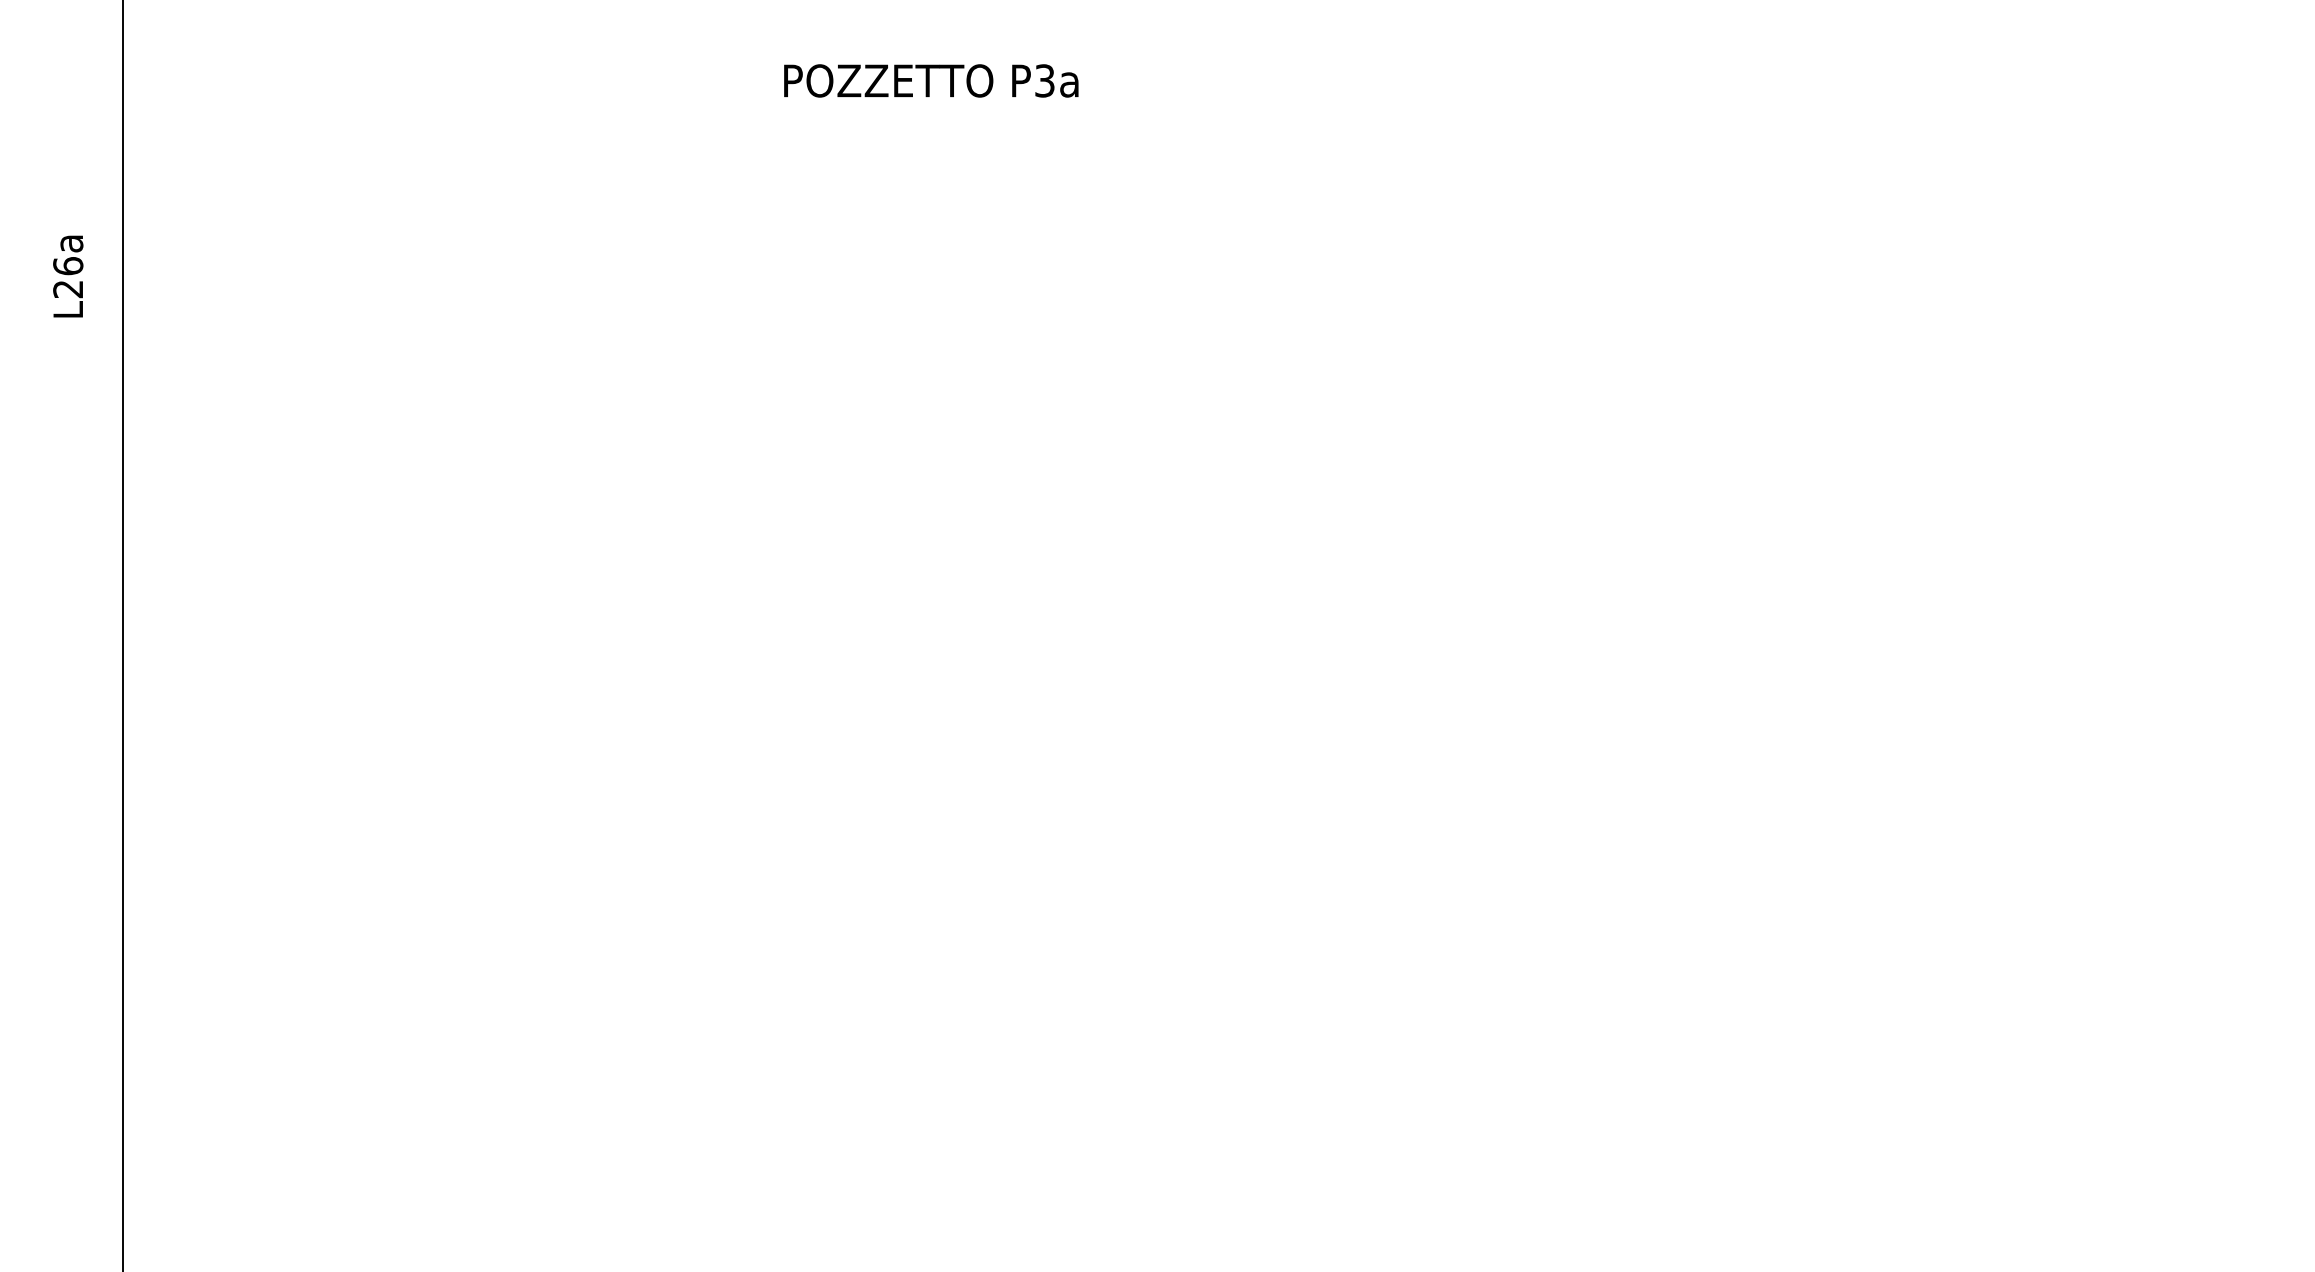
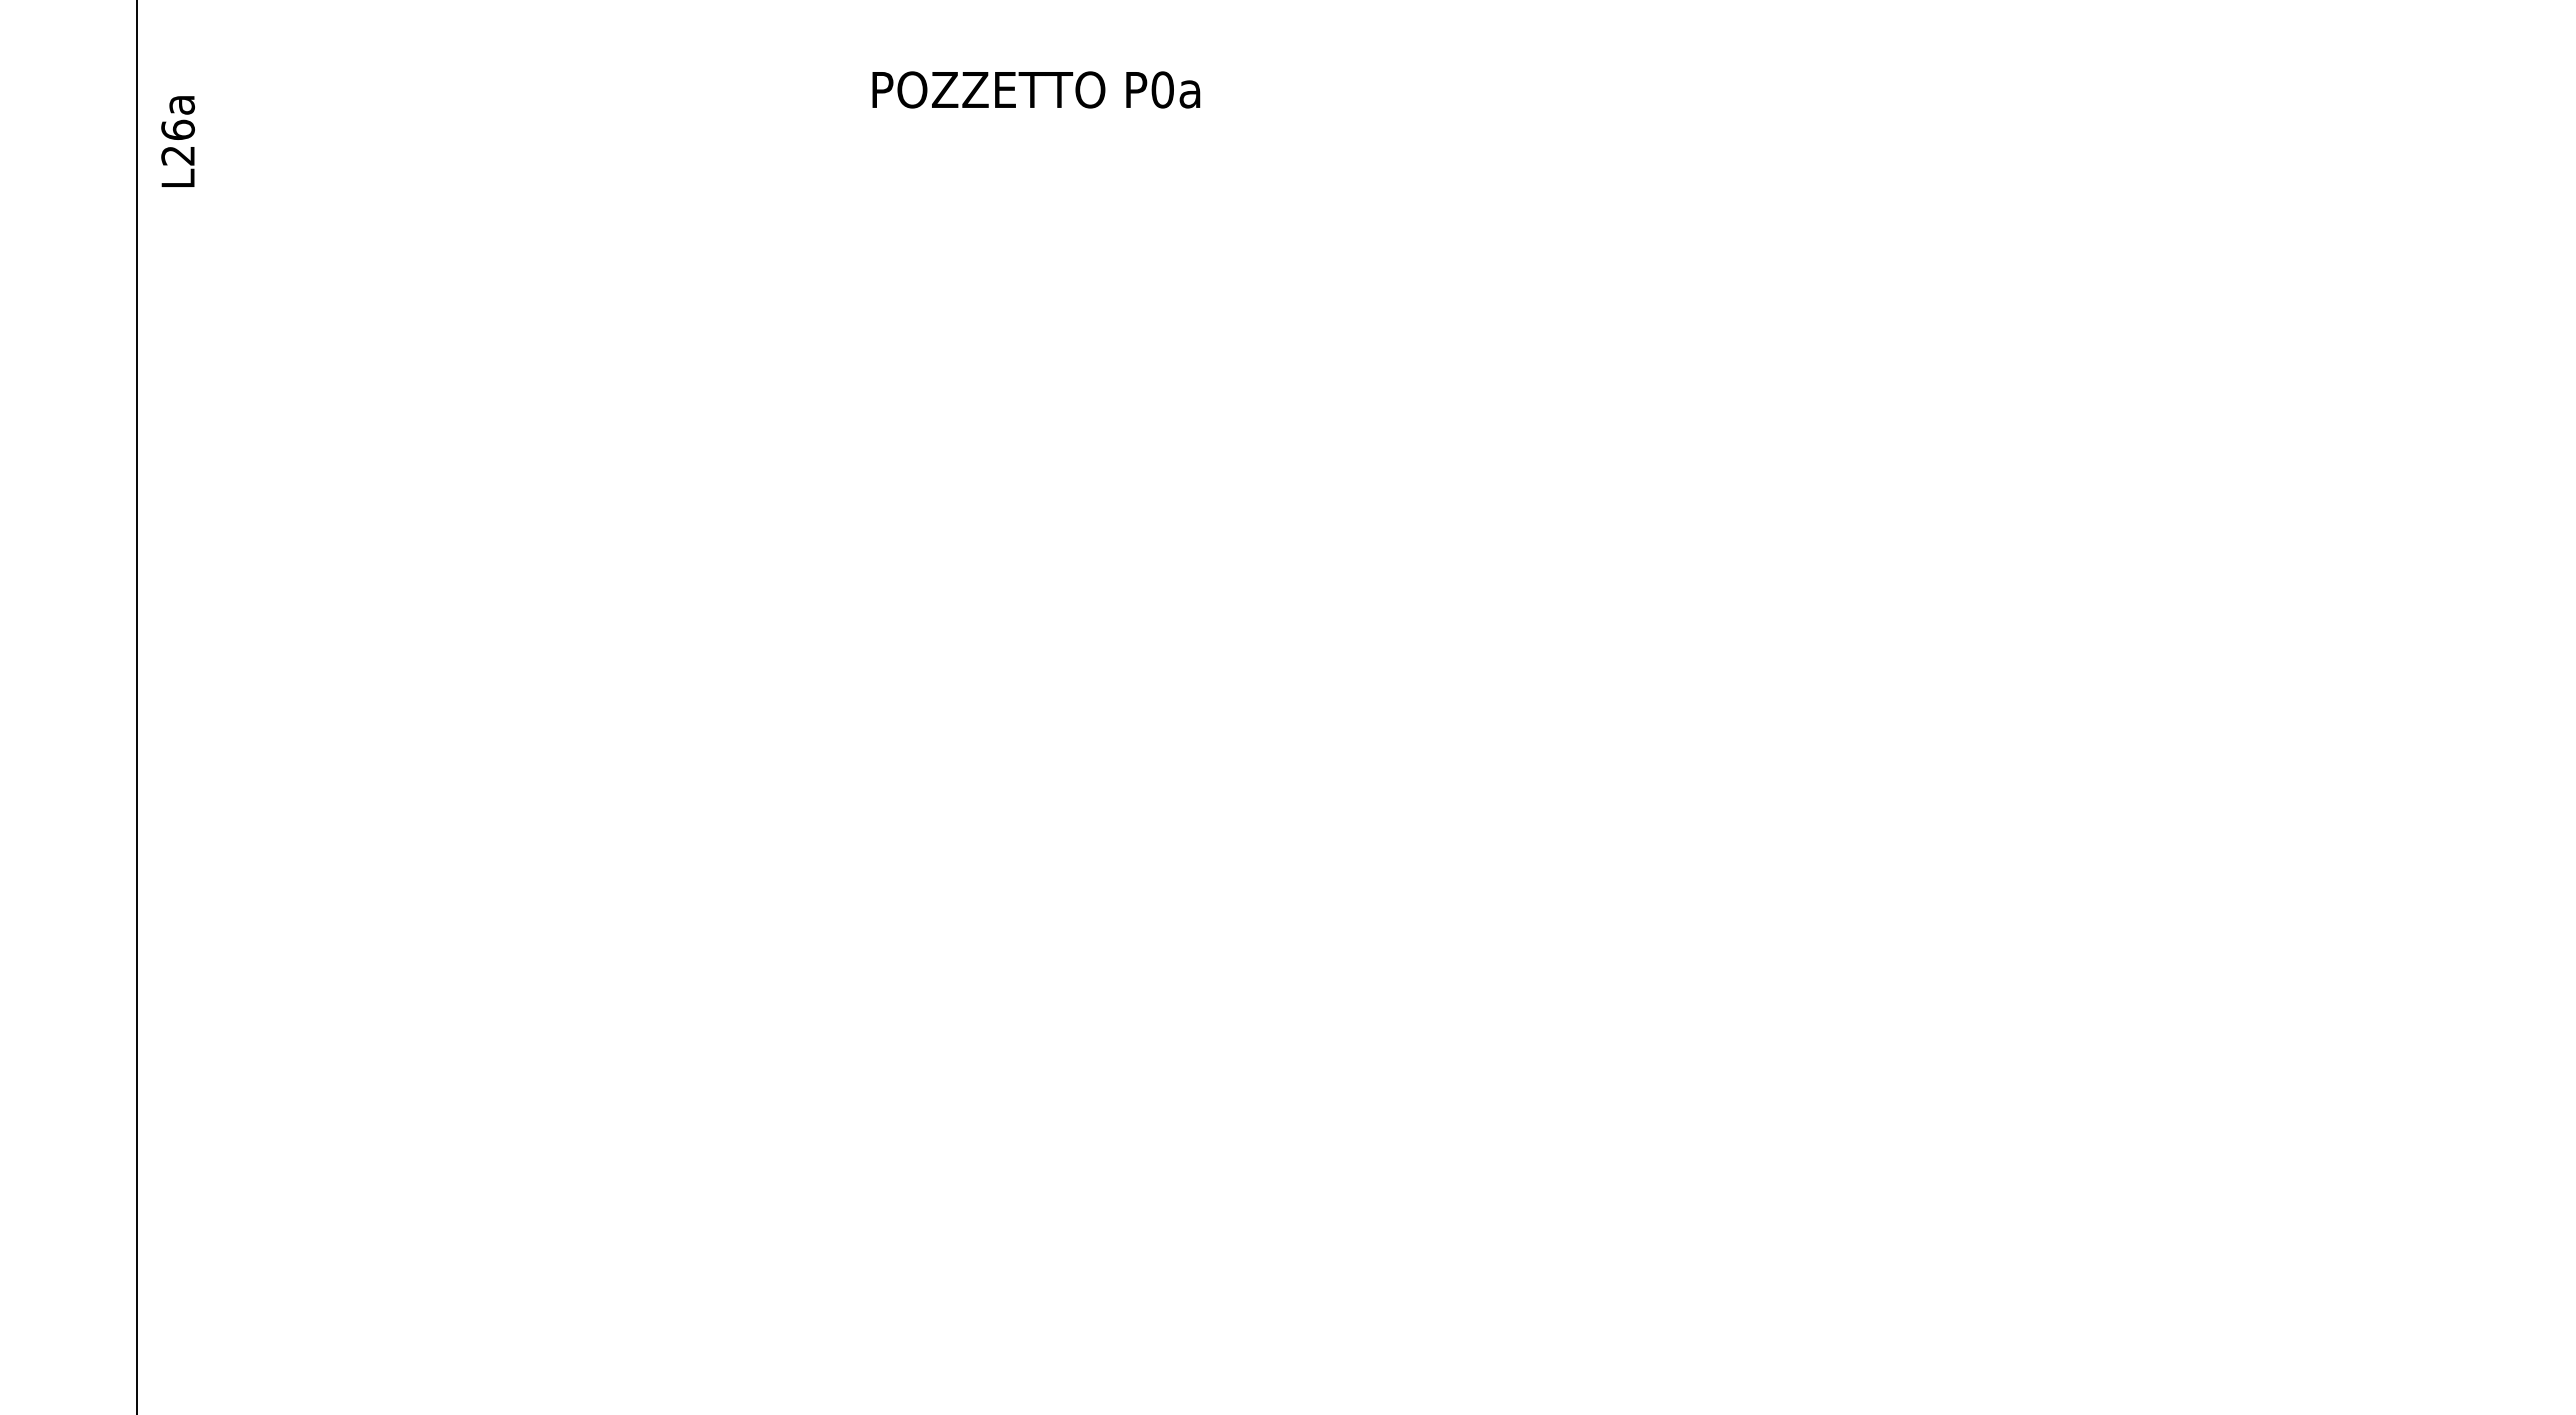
text: (1044, 80) -> (1162, 89), P3a -> P0a
text: (67, 276) -> (177, 141), moved

